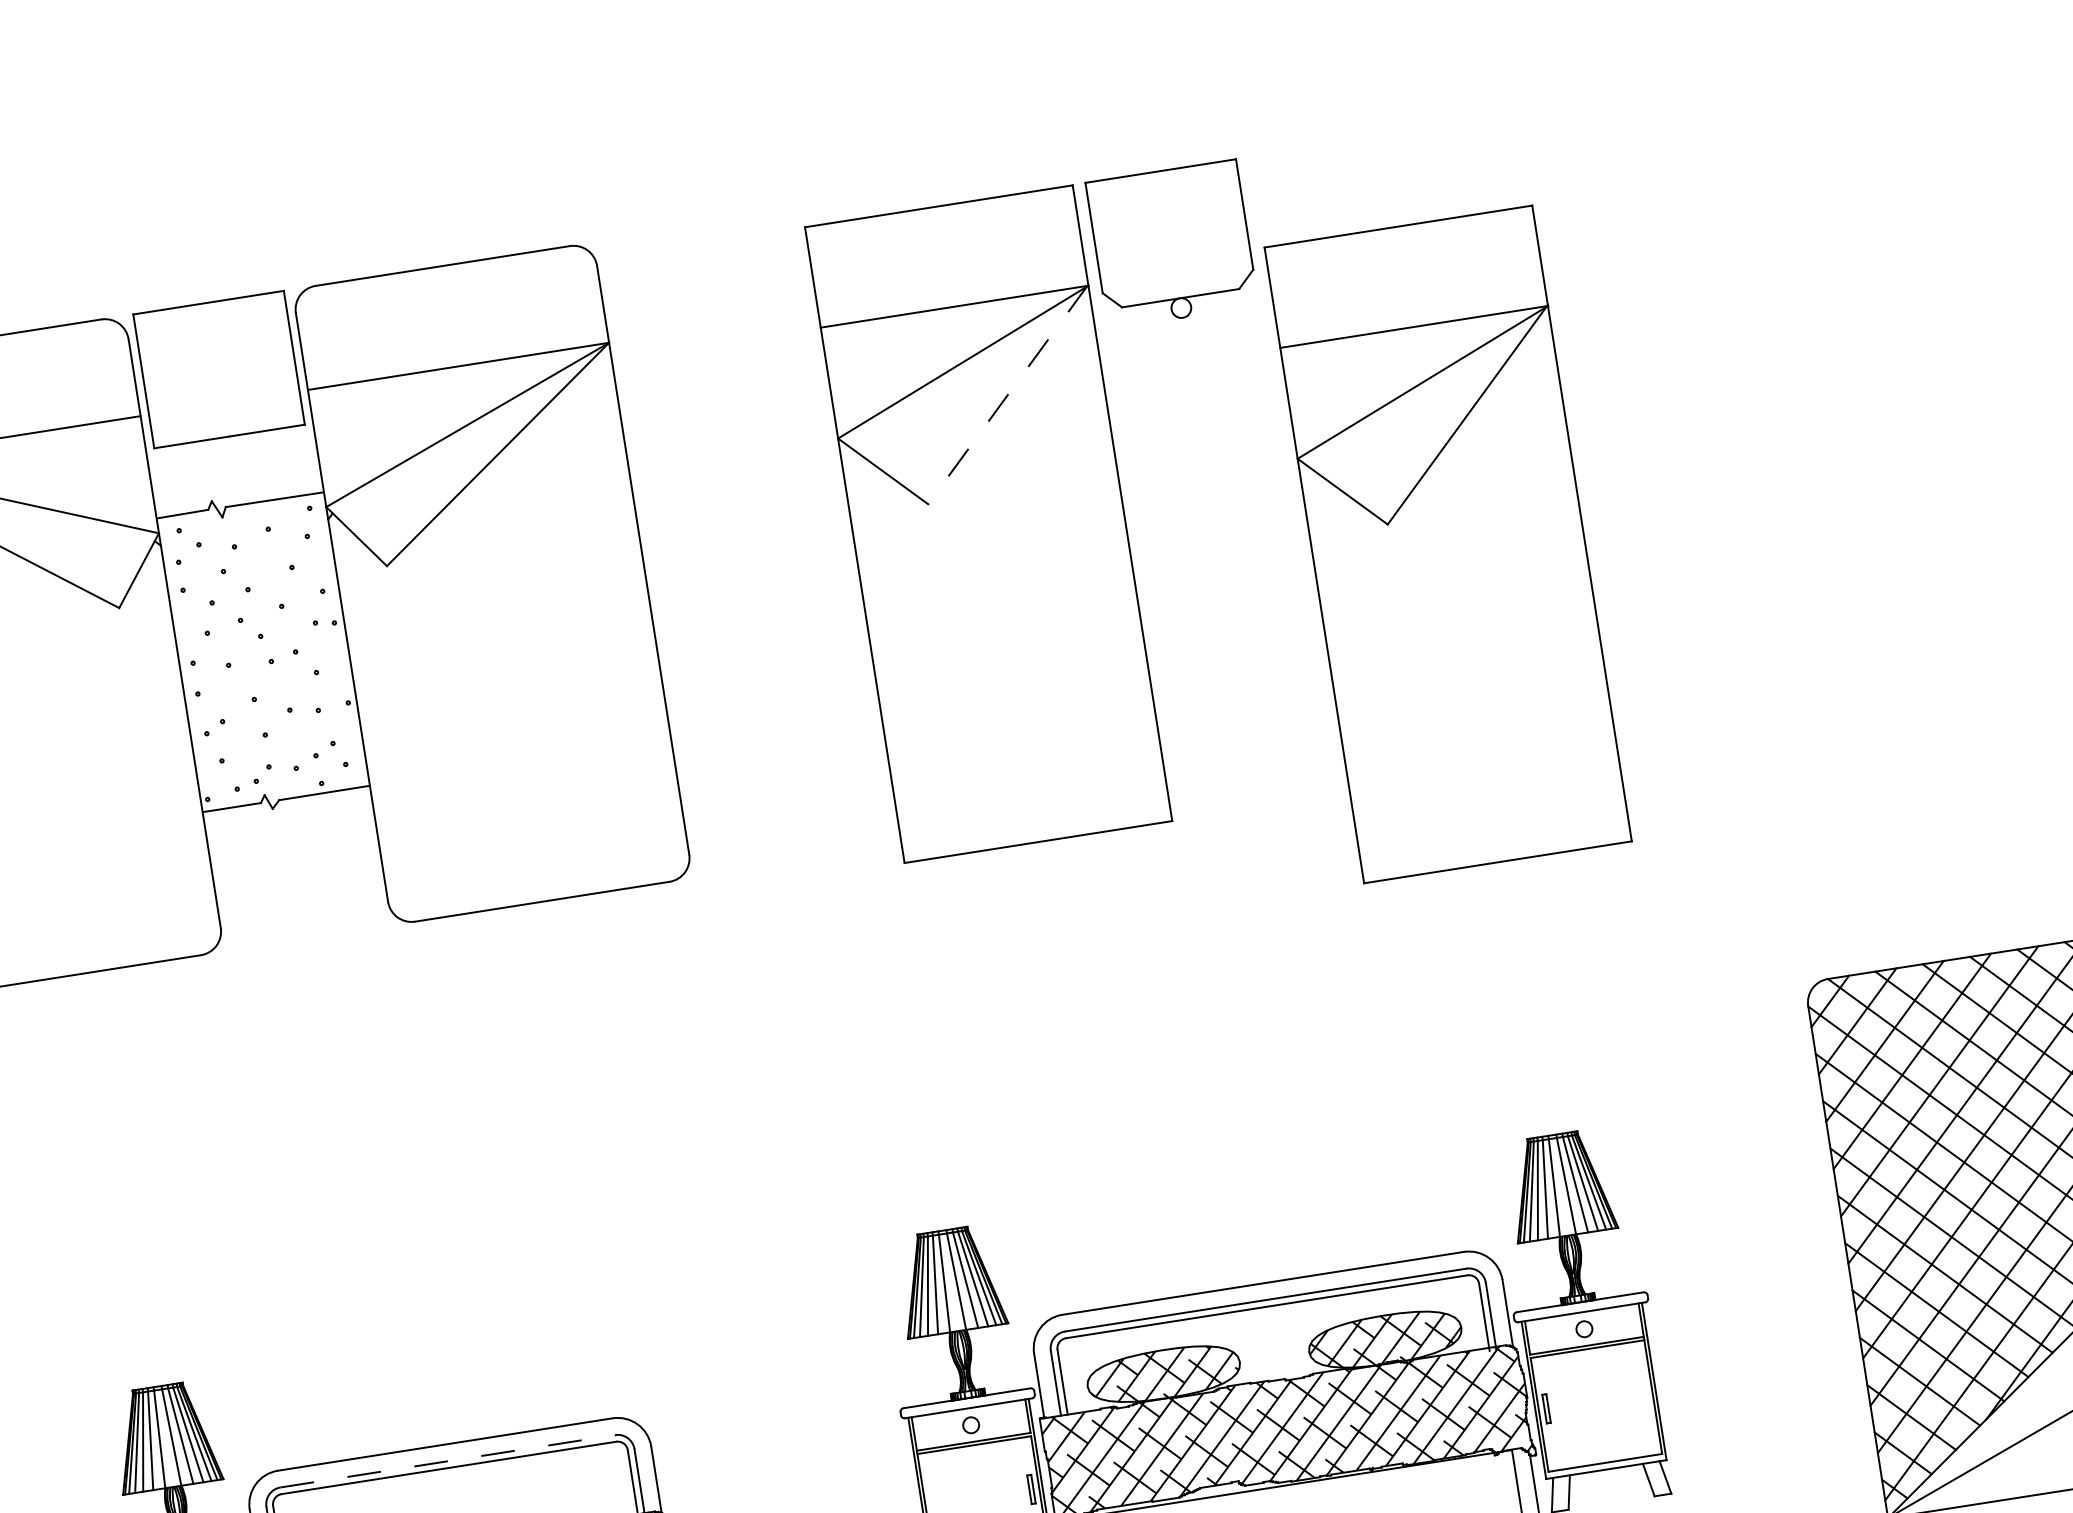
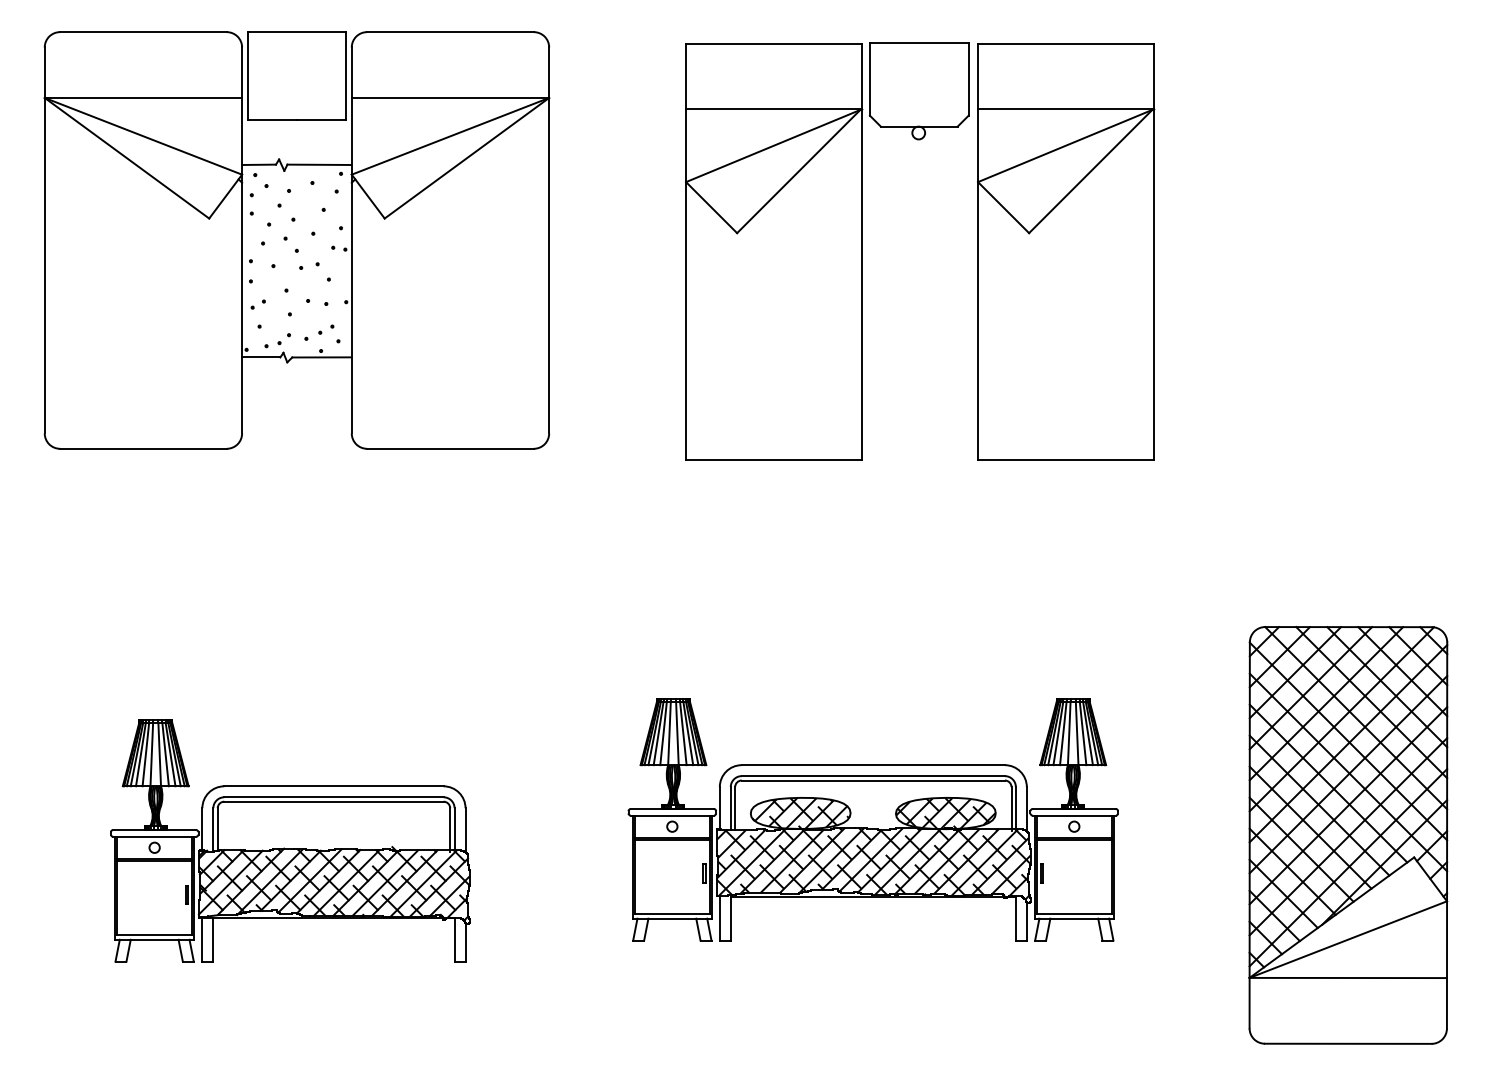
line: (1008, 393) -> (799, 170), dashed -> solid
part: (1449, 543) -> (1066, 251), moved
line: (447, 1461) -> (333, 797), dashed -> solid

